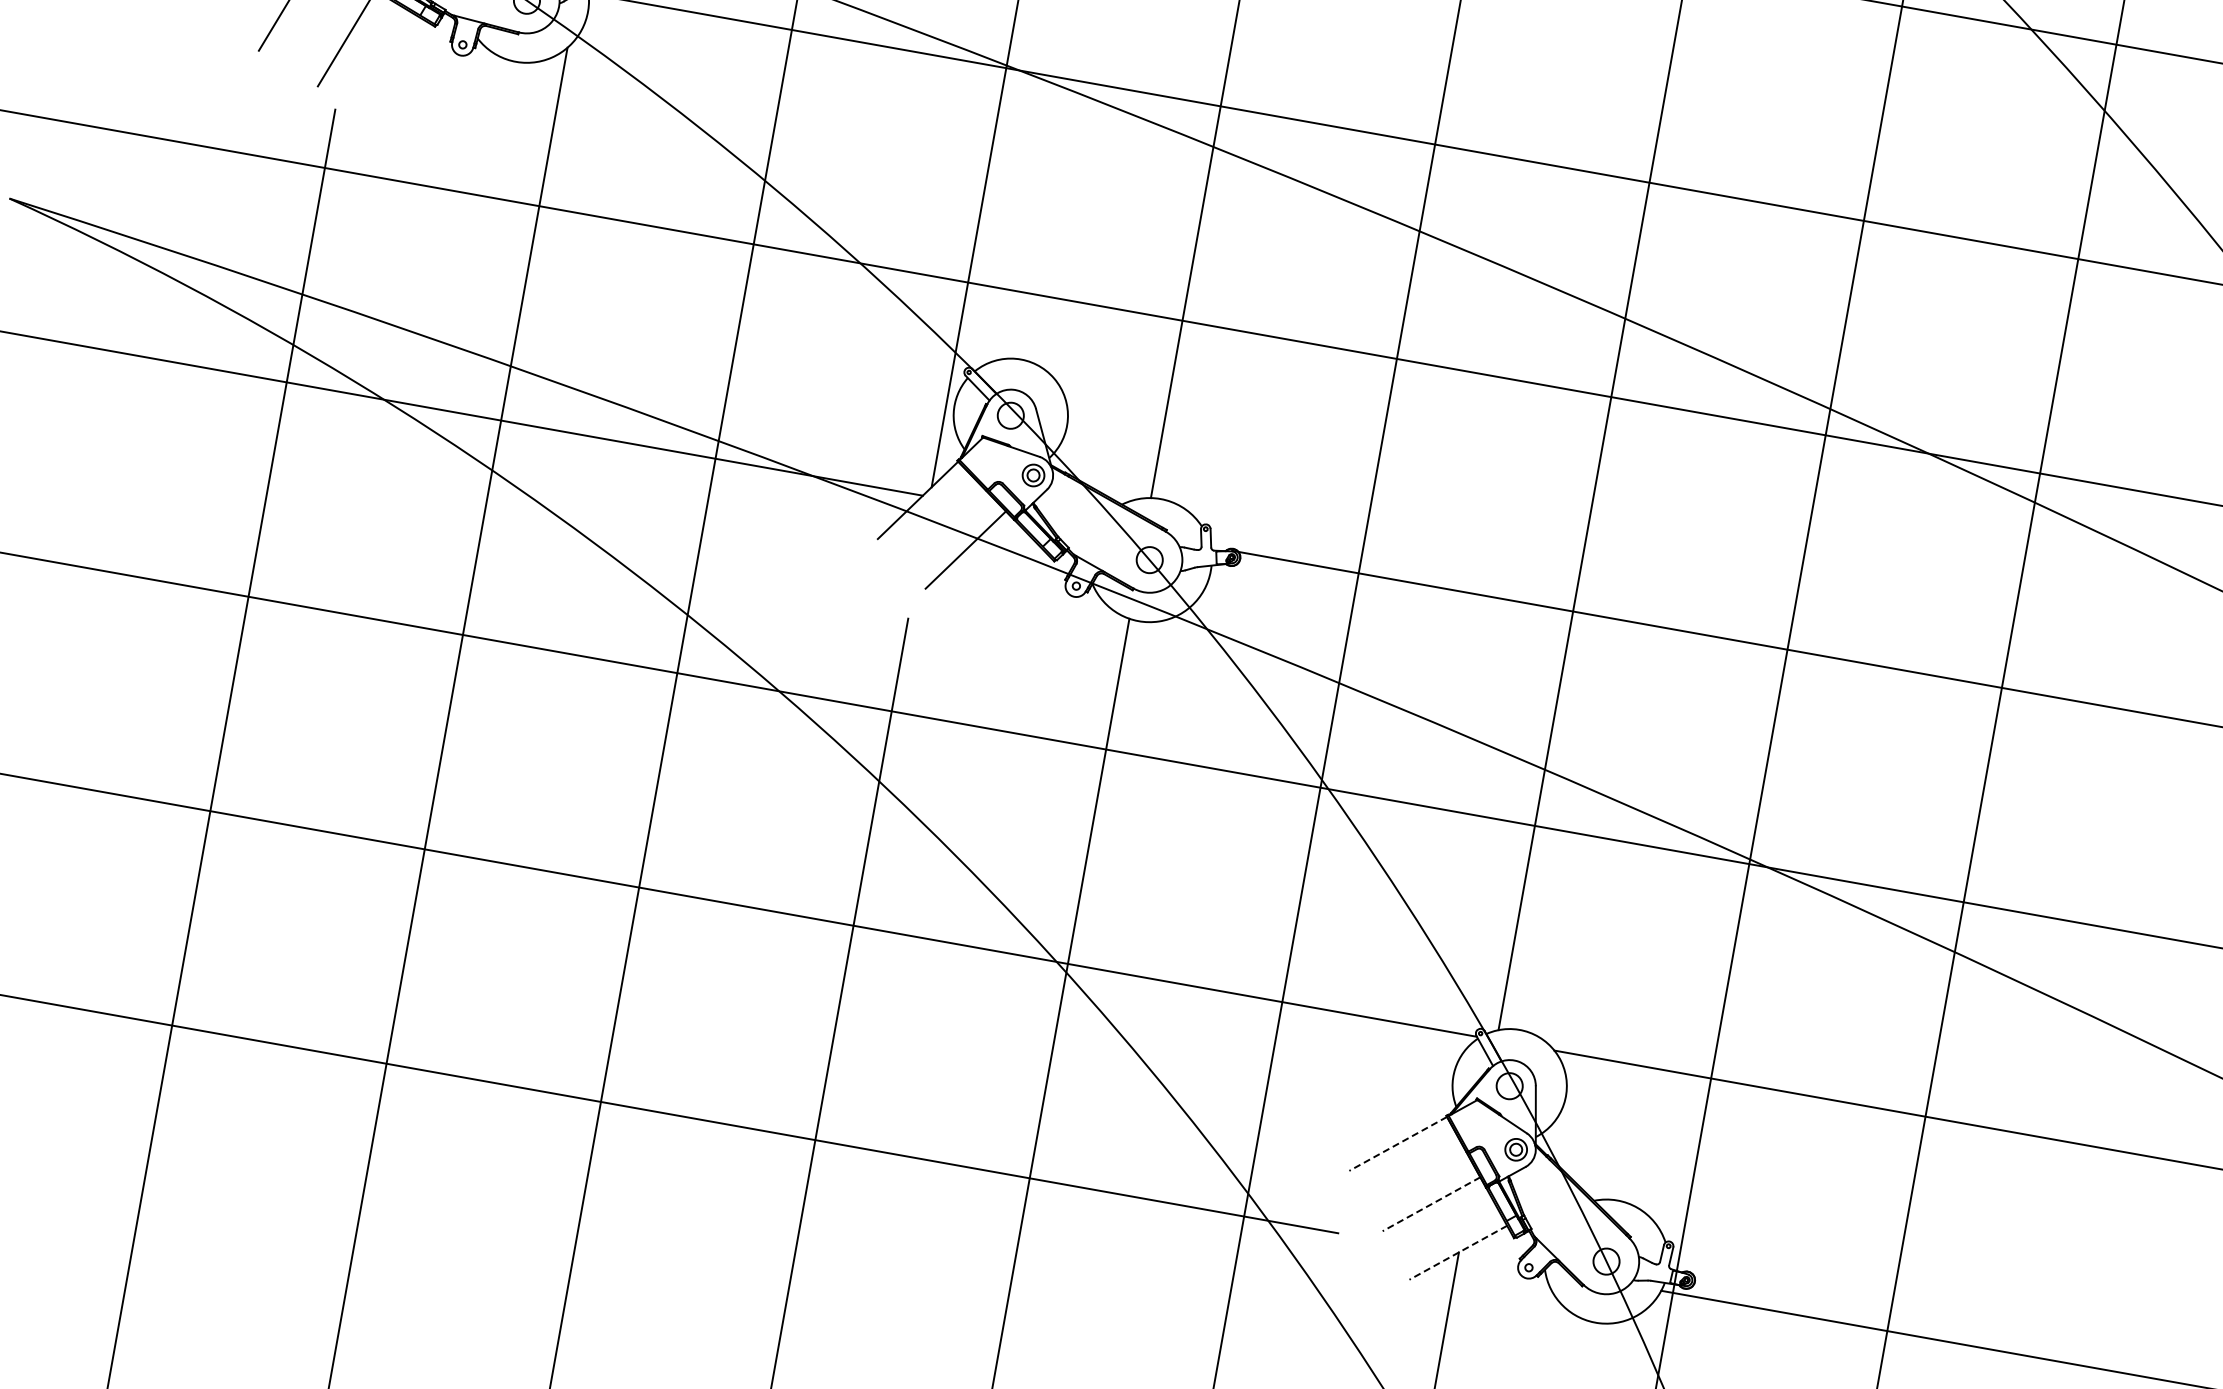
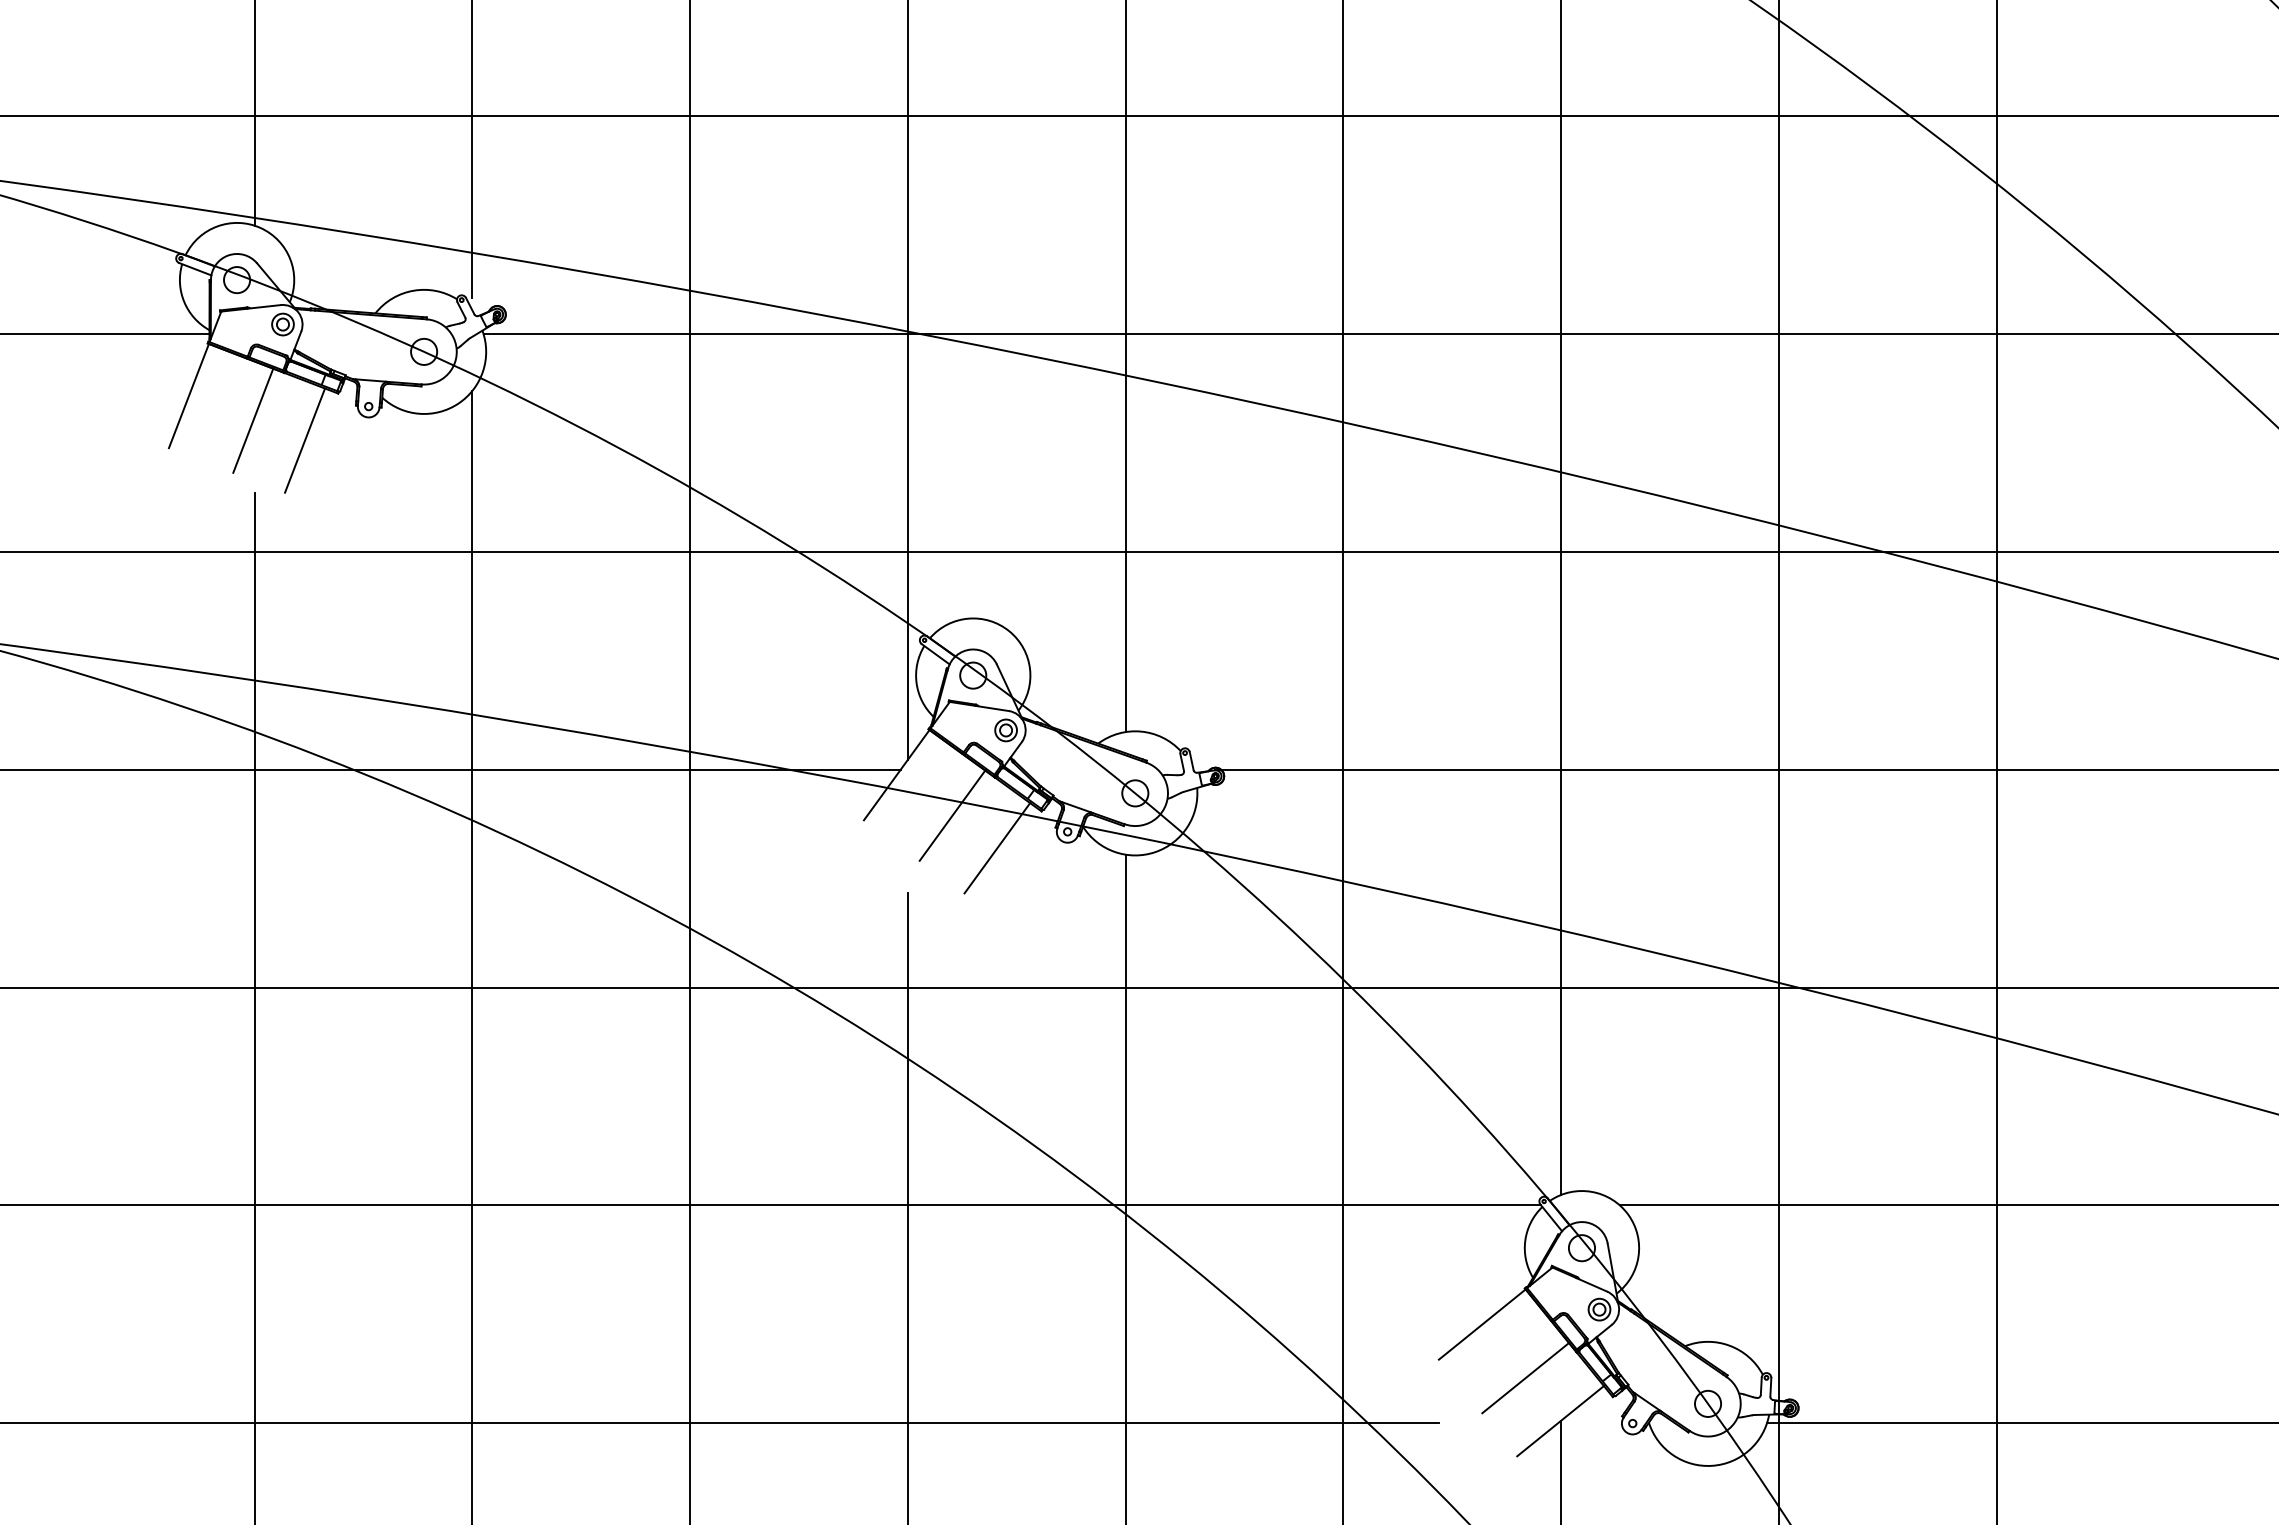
line: (394, 67) -> (305, 440), added
line: (1004, 590) -> (997, 848), added
line: (1398, 1143) -> (1482, 1324), dashed -> solid
line: (1431, 1204) -> (1525, 1378), dashed -> solid
line: (1458, 1253) -> (1560, 1421), dashed -> solid

